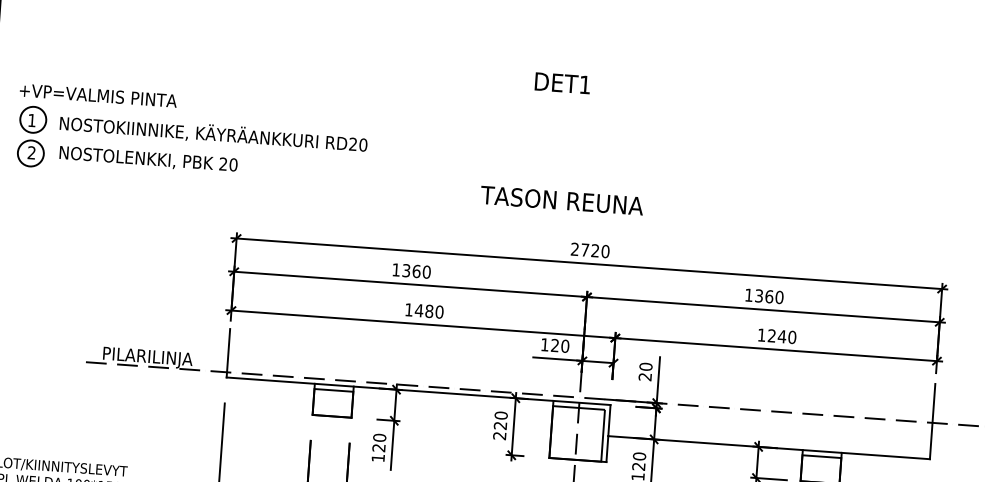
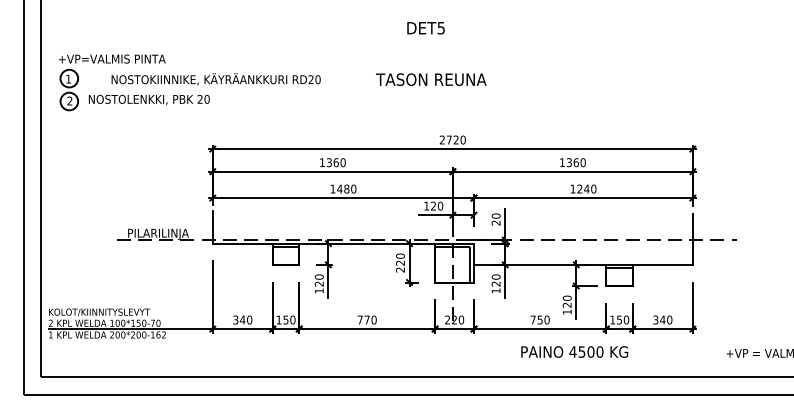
text: (583, 85) -> (440, 28), DET1 -> DET5
text: (212, 133) -> (215, 79), moved
text: (562, 200) -> (431, 79), moved

